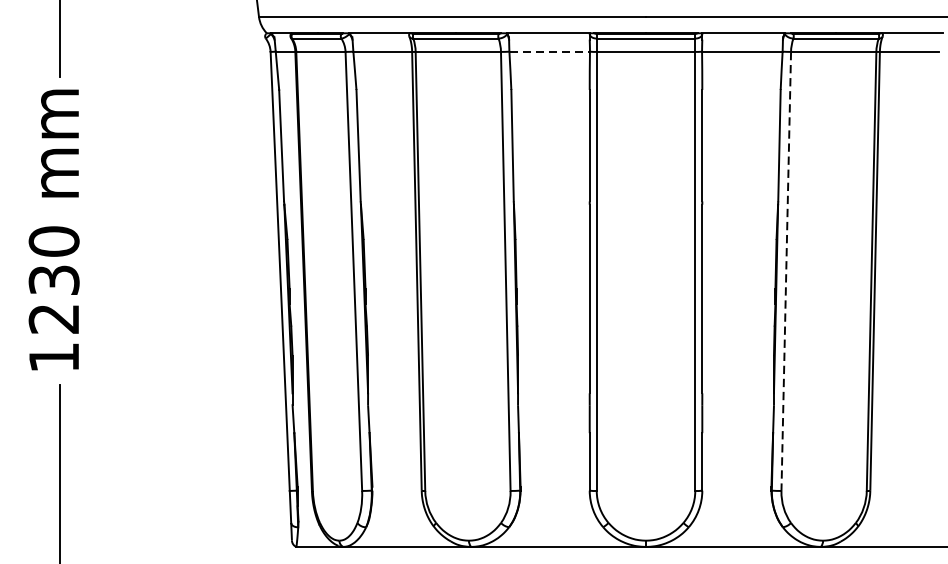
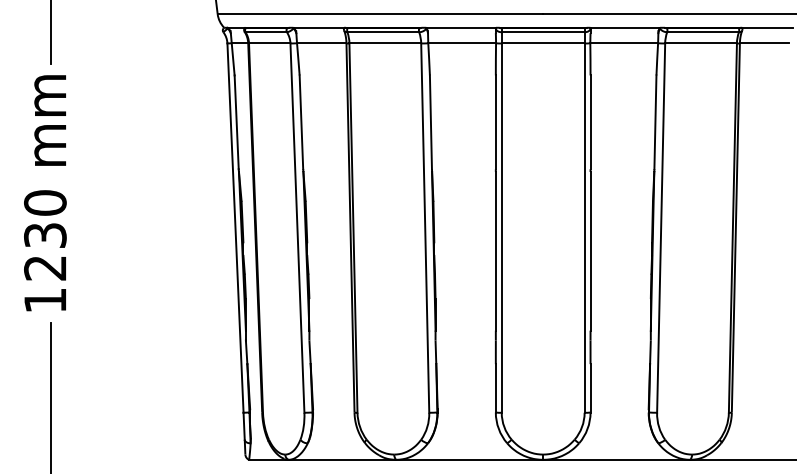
line: (550, 51) -> (462, 43), dashed -> solid
line: (786, 271) -> (661, 228), dashed -> solid

